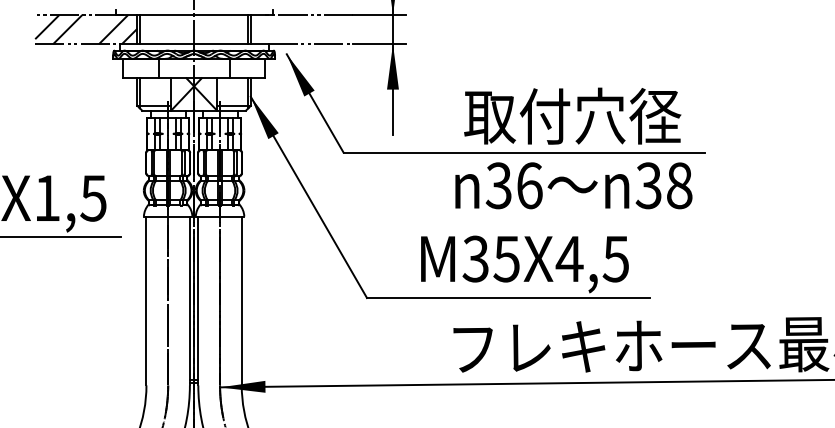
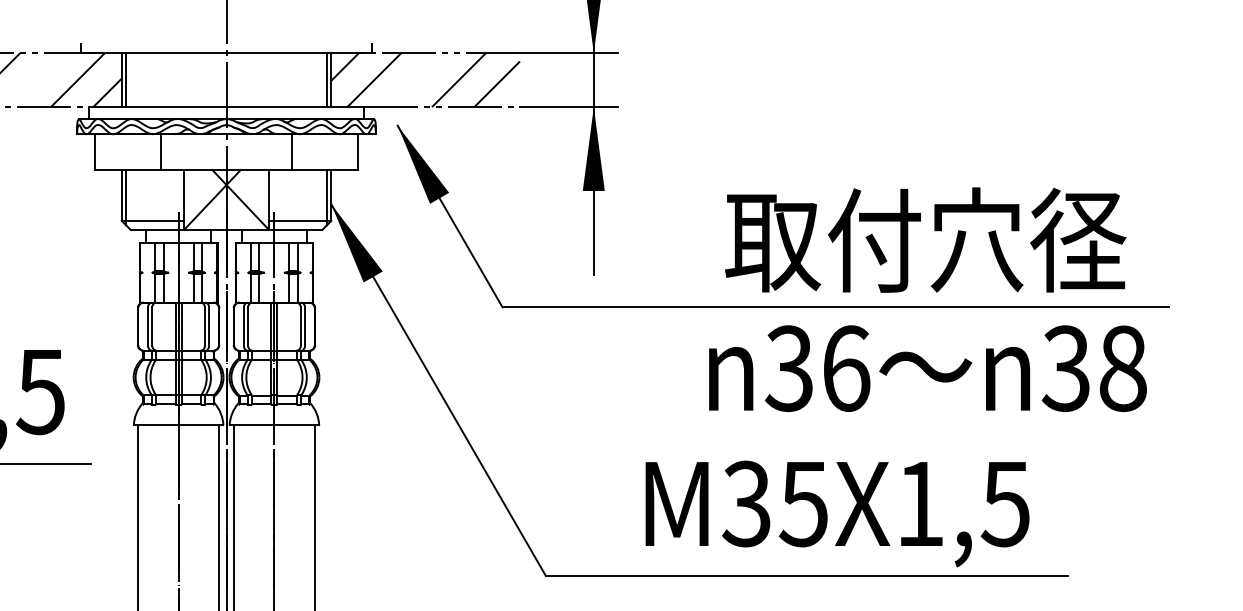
hatch: (301, 29) -> (424, 79), added
text: (569, 258) -> (919, 502), M35X4,5 -> M35X1,5

